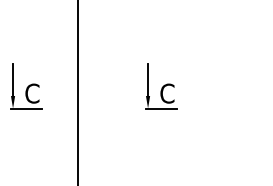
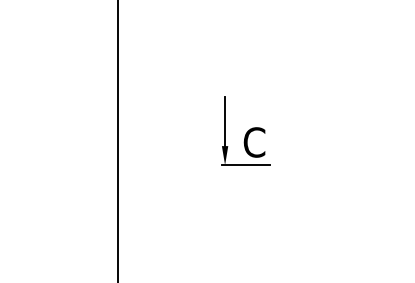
part: (26, 86) -> (40, 131), removed

